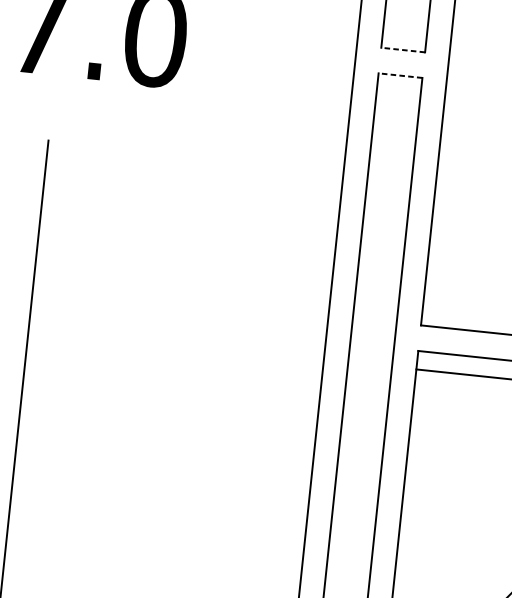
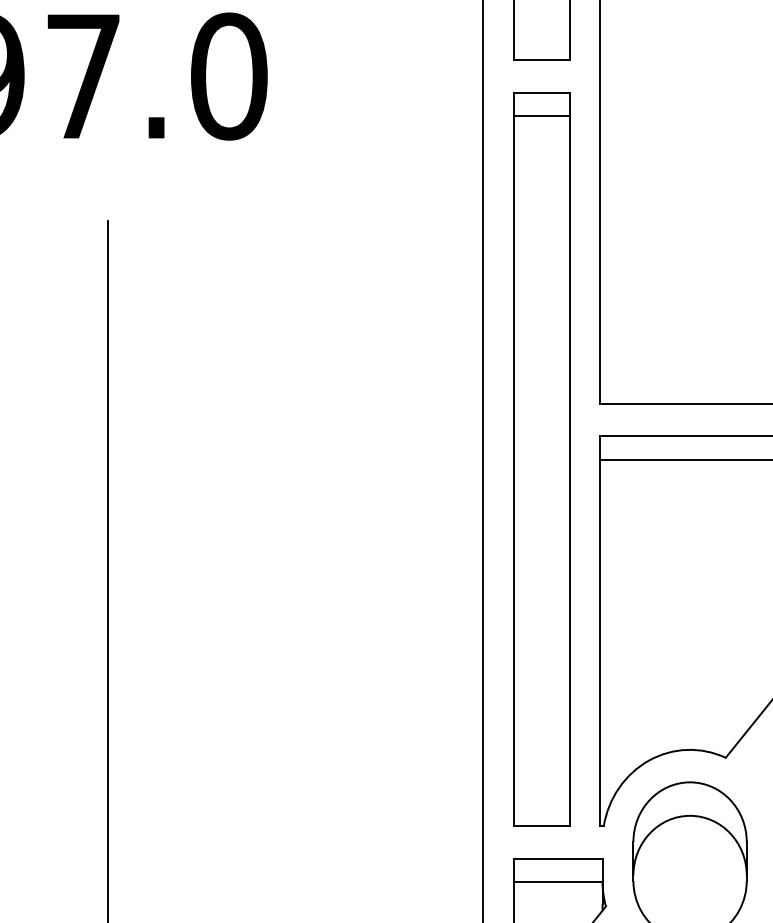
line: (403, 50) -> (541, 60), dashed -> solid
line: (400, 75) -> (541, 92), dashed -> solid
line: (398, 94) -> (541, 116), added

